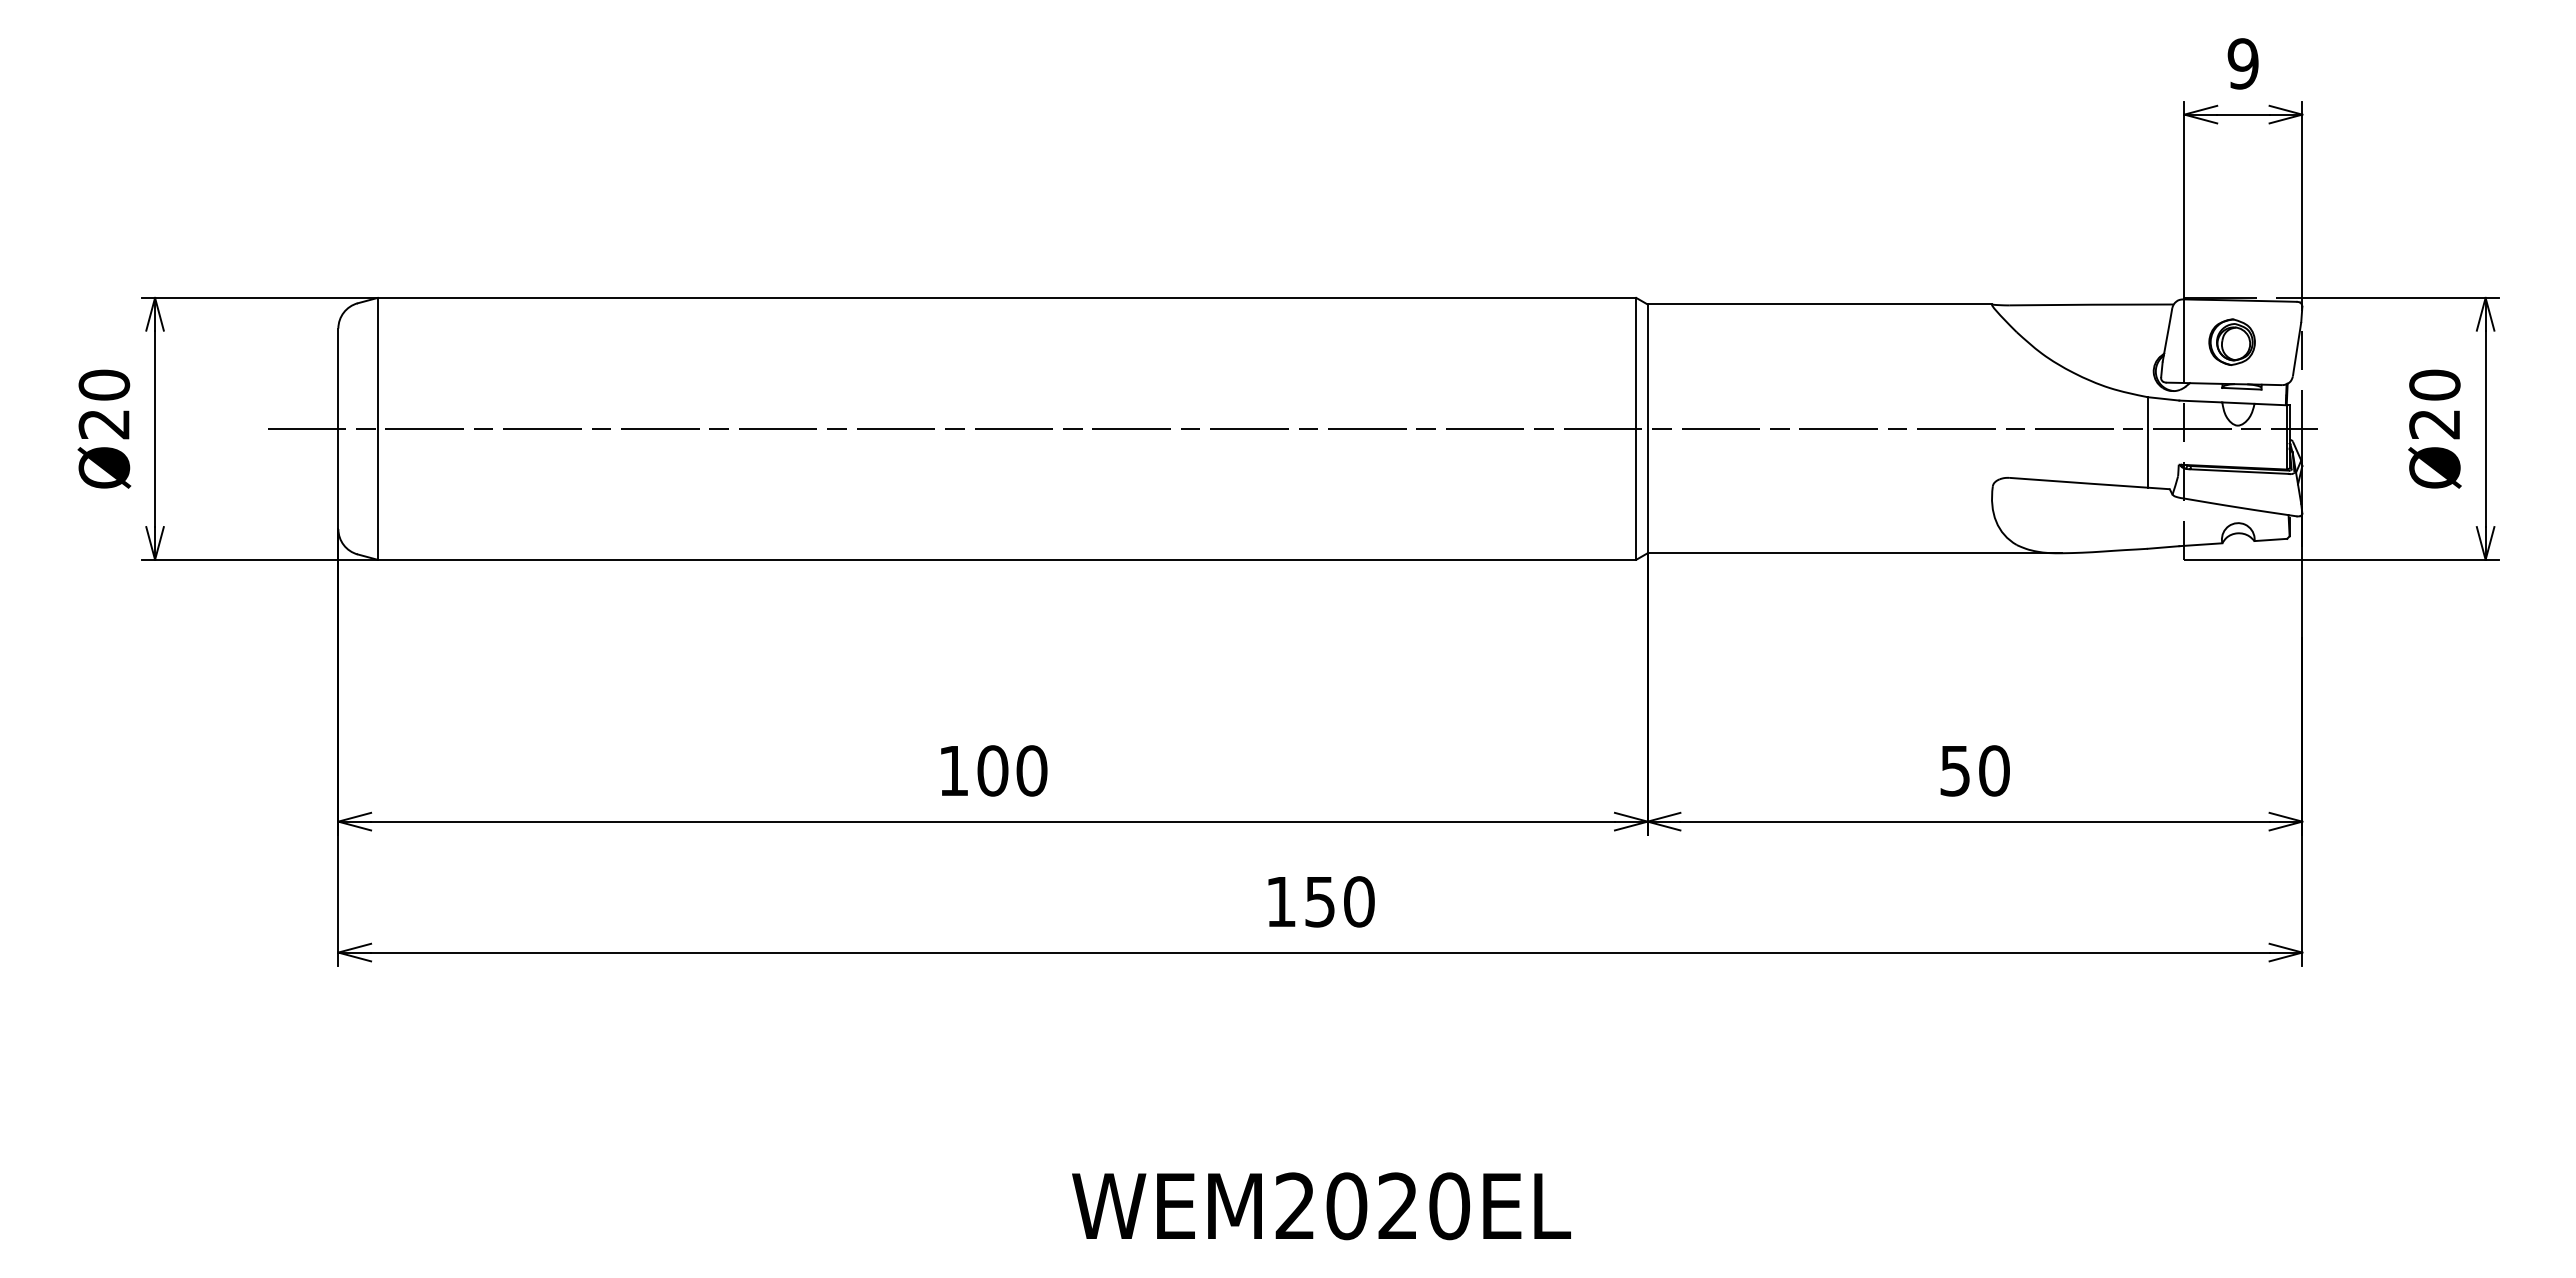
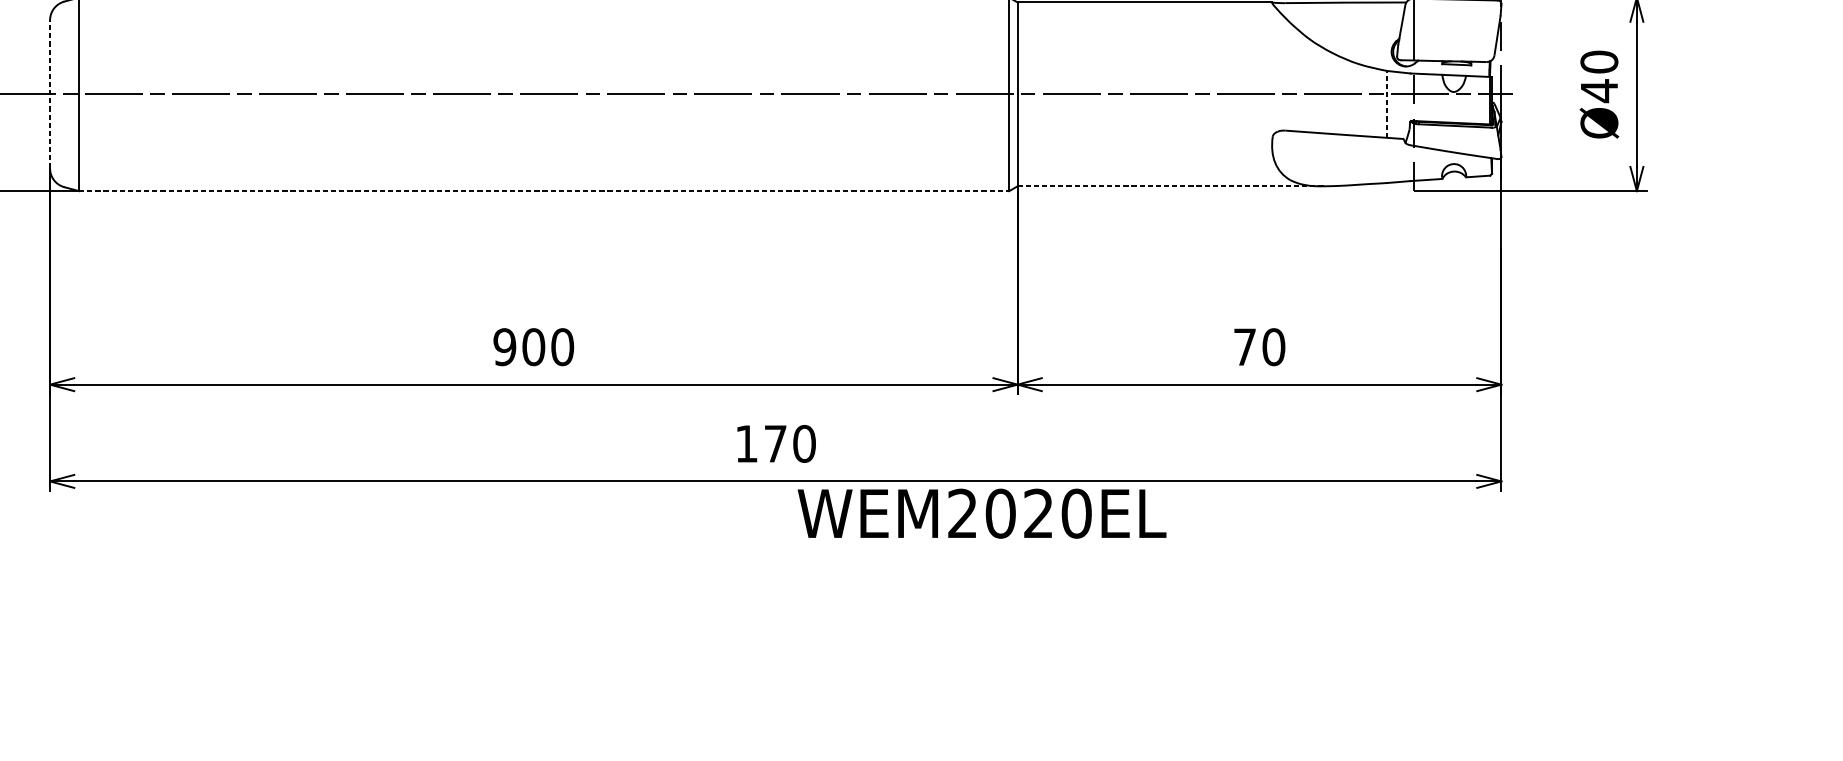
part: (2231, 341) -> (1449, 29), removed
text: (2434, 424) -> (1599, 91), Ø20 -> Ø40
line: (338, 428) -> (50, 94), solid -> dashed
line: (2147, 441) -> (1387, 103), solid -> dashed
line: (1855, 553) -> (1171, 186), solid -> dashed
line: (1007, 559) -> (544, 190), solid -> dashed
text: (953, 770) -> (504, 346), 100 -> 900
text: (1954, 771) -> (1244, 347), 50 -> 70
text: (1319, 902) -> (775, 444), 150 -> 170
text: (1321, 1206) -> (982, 513), moved

